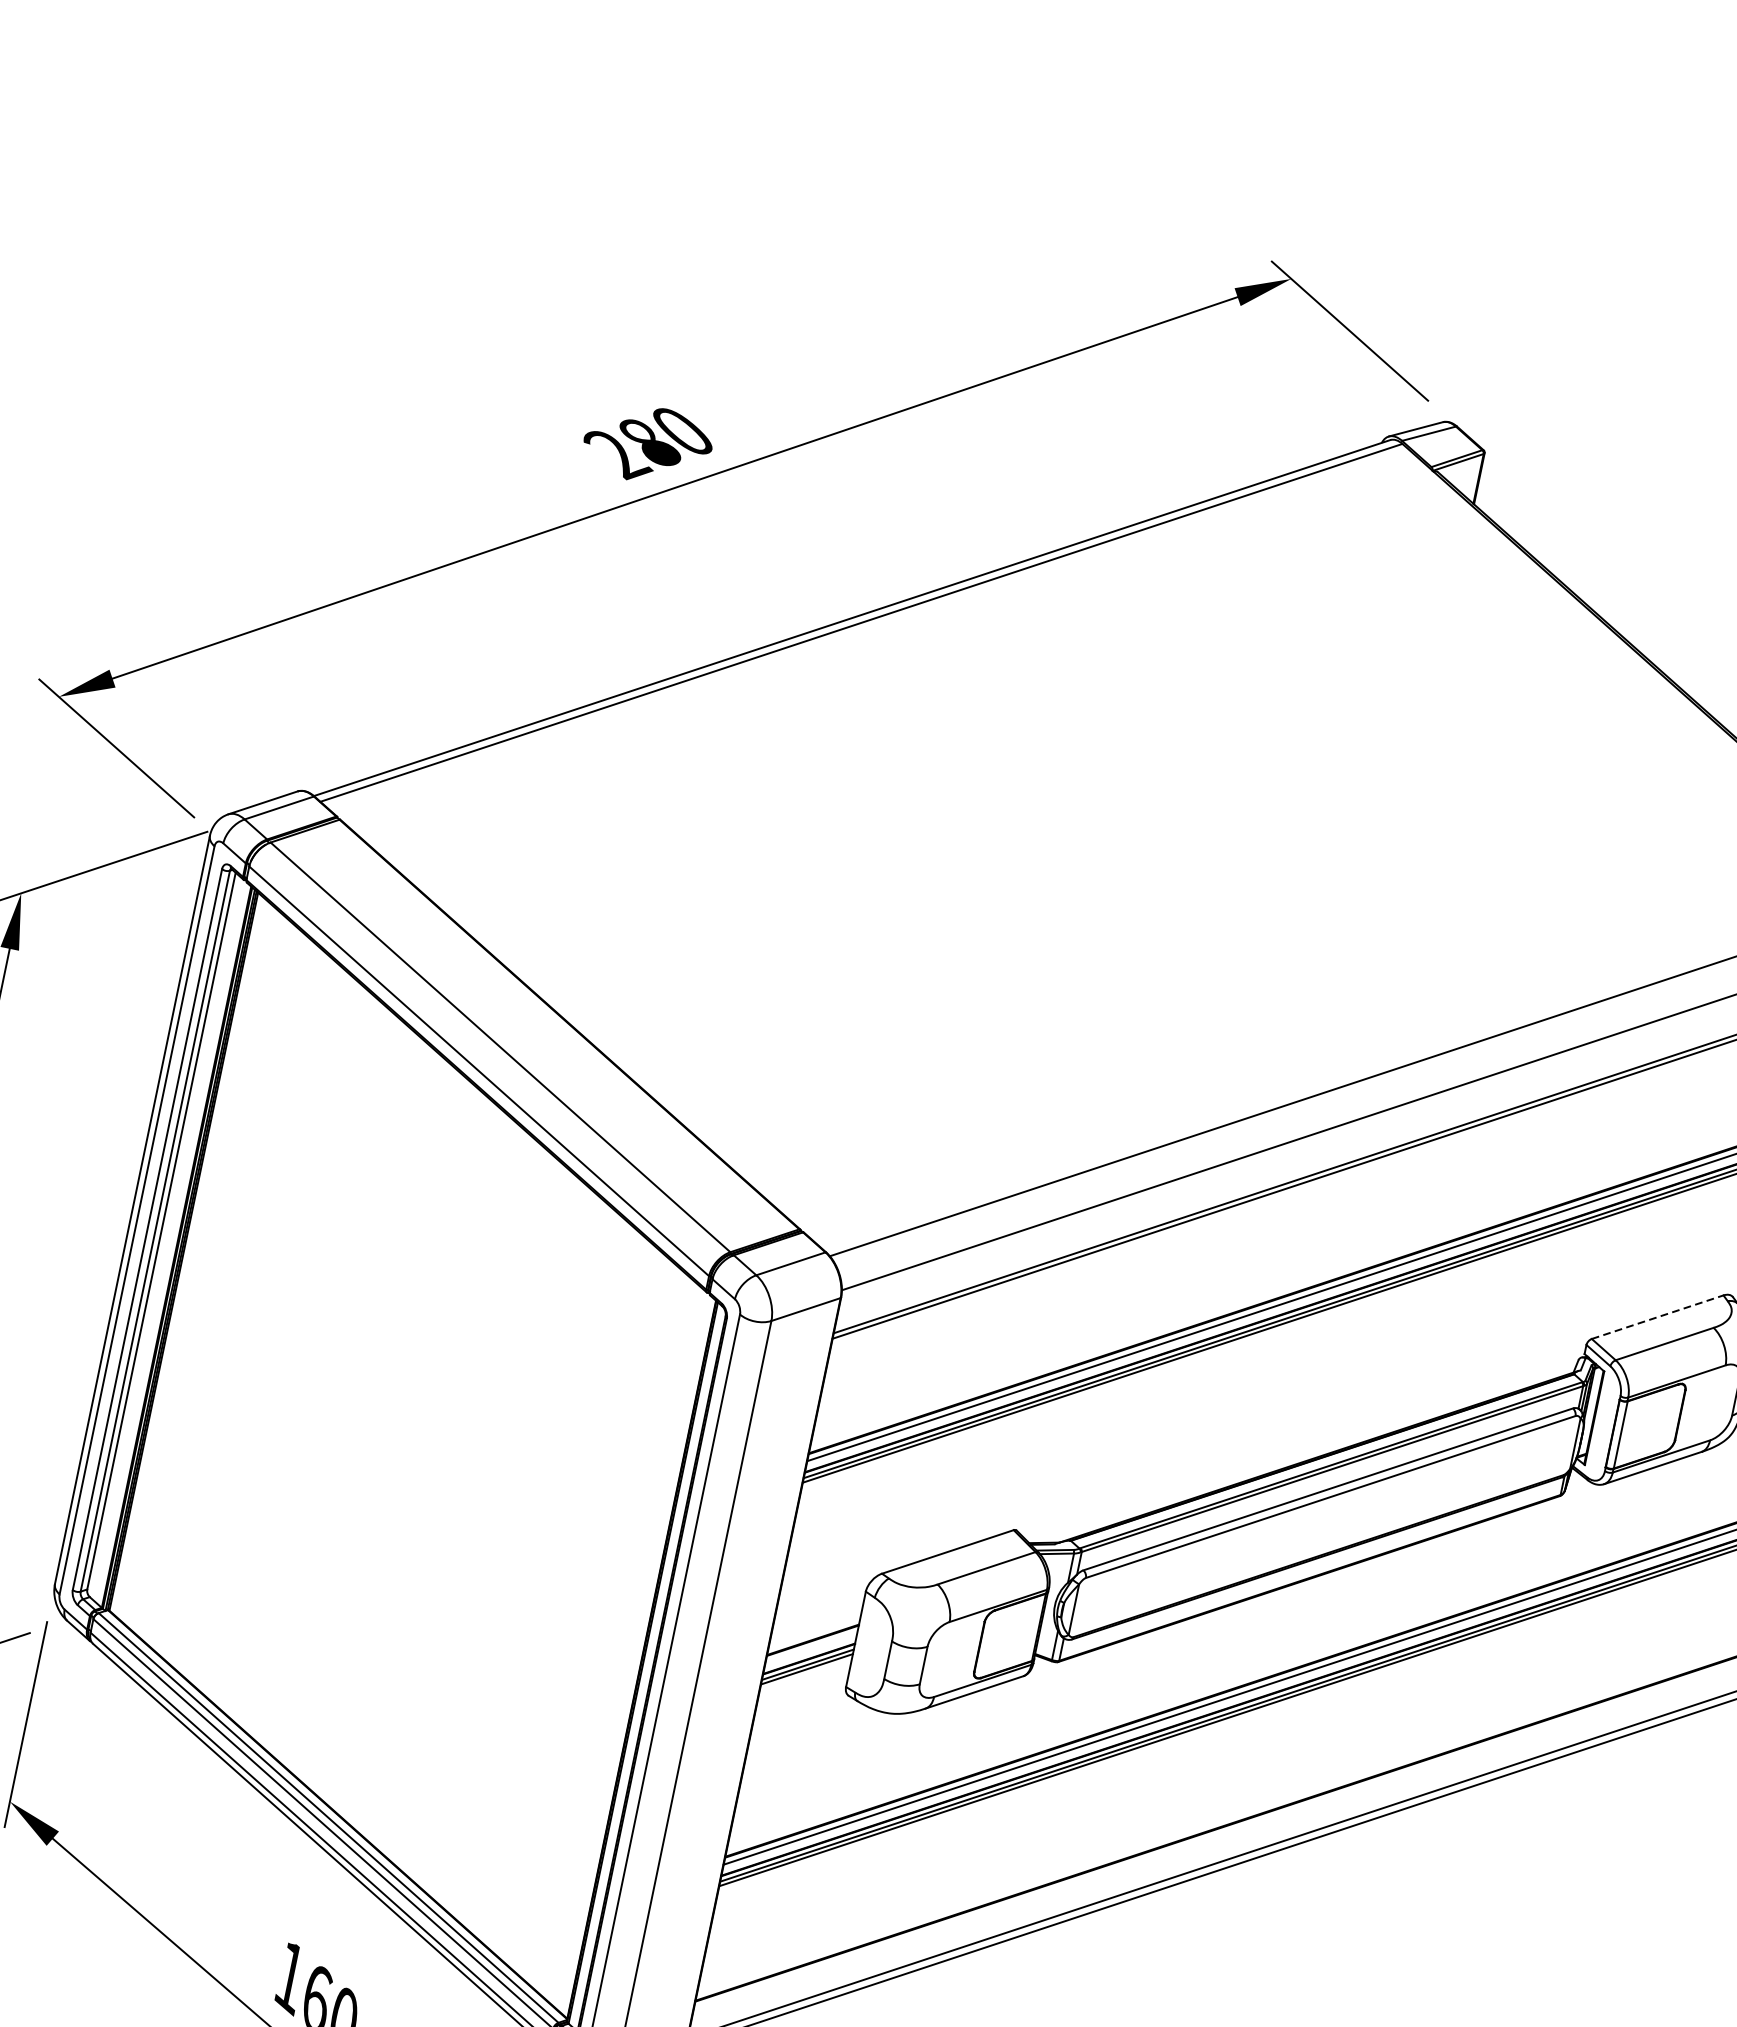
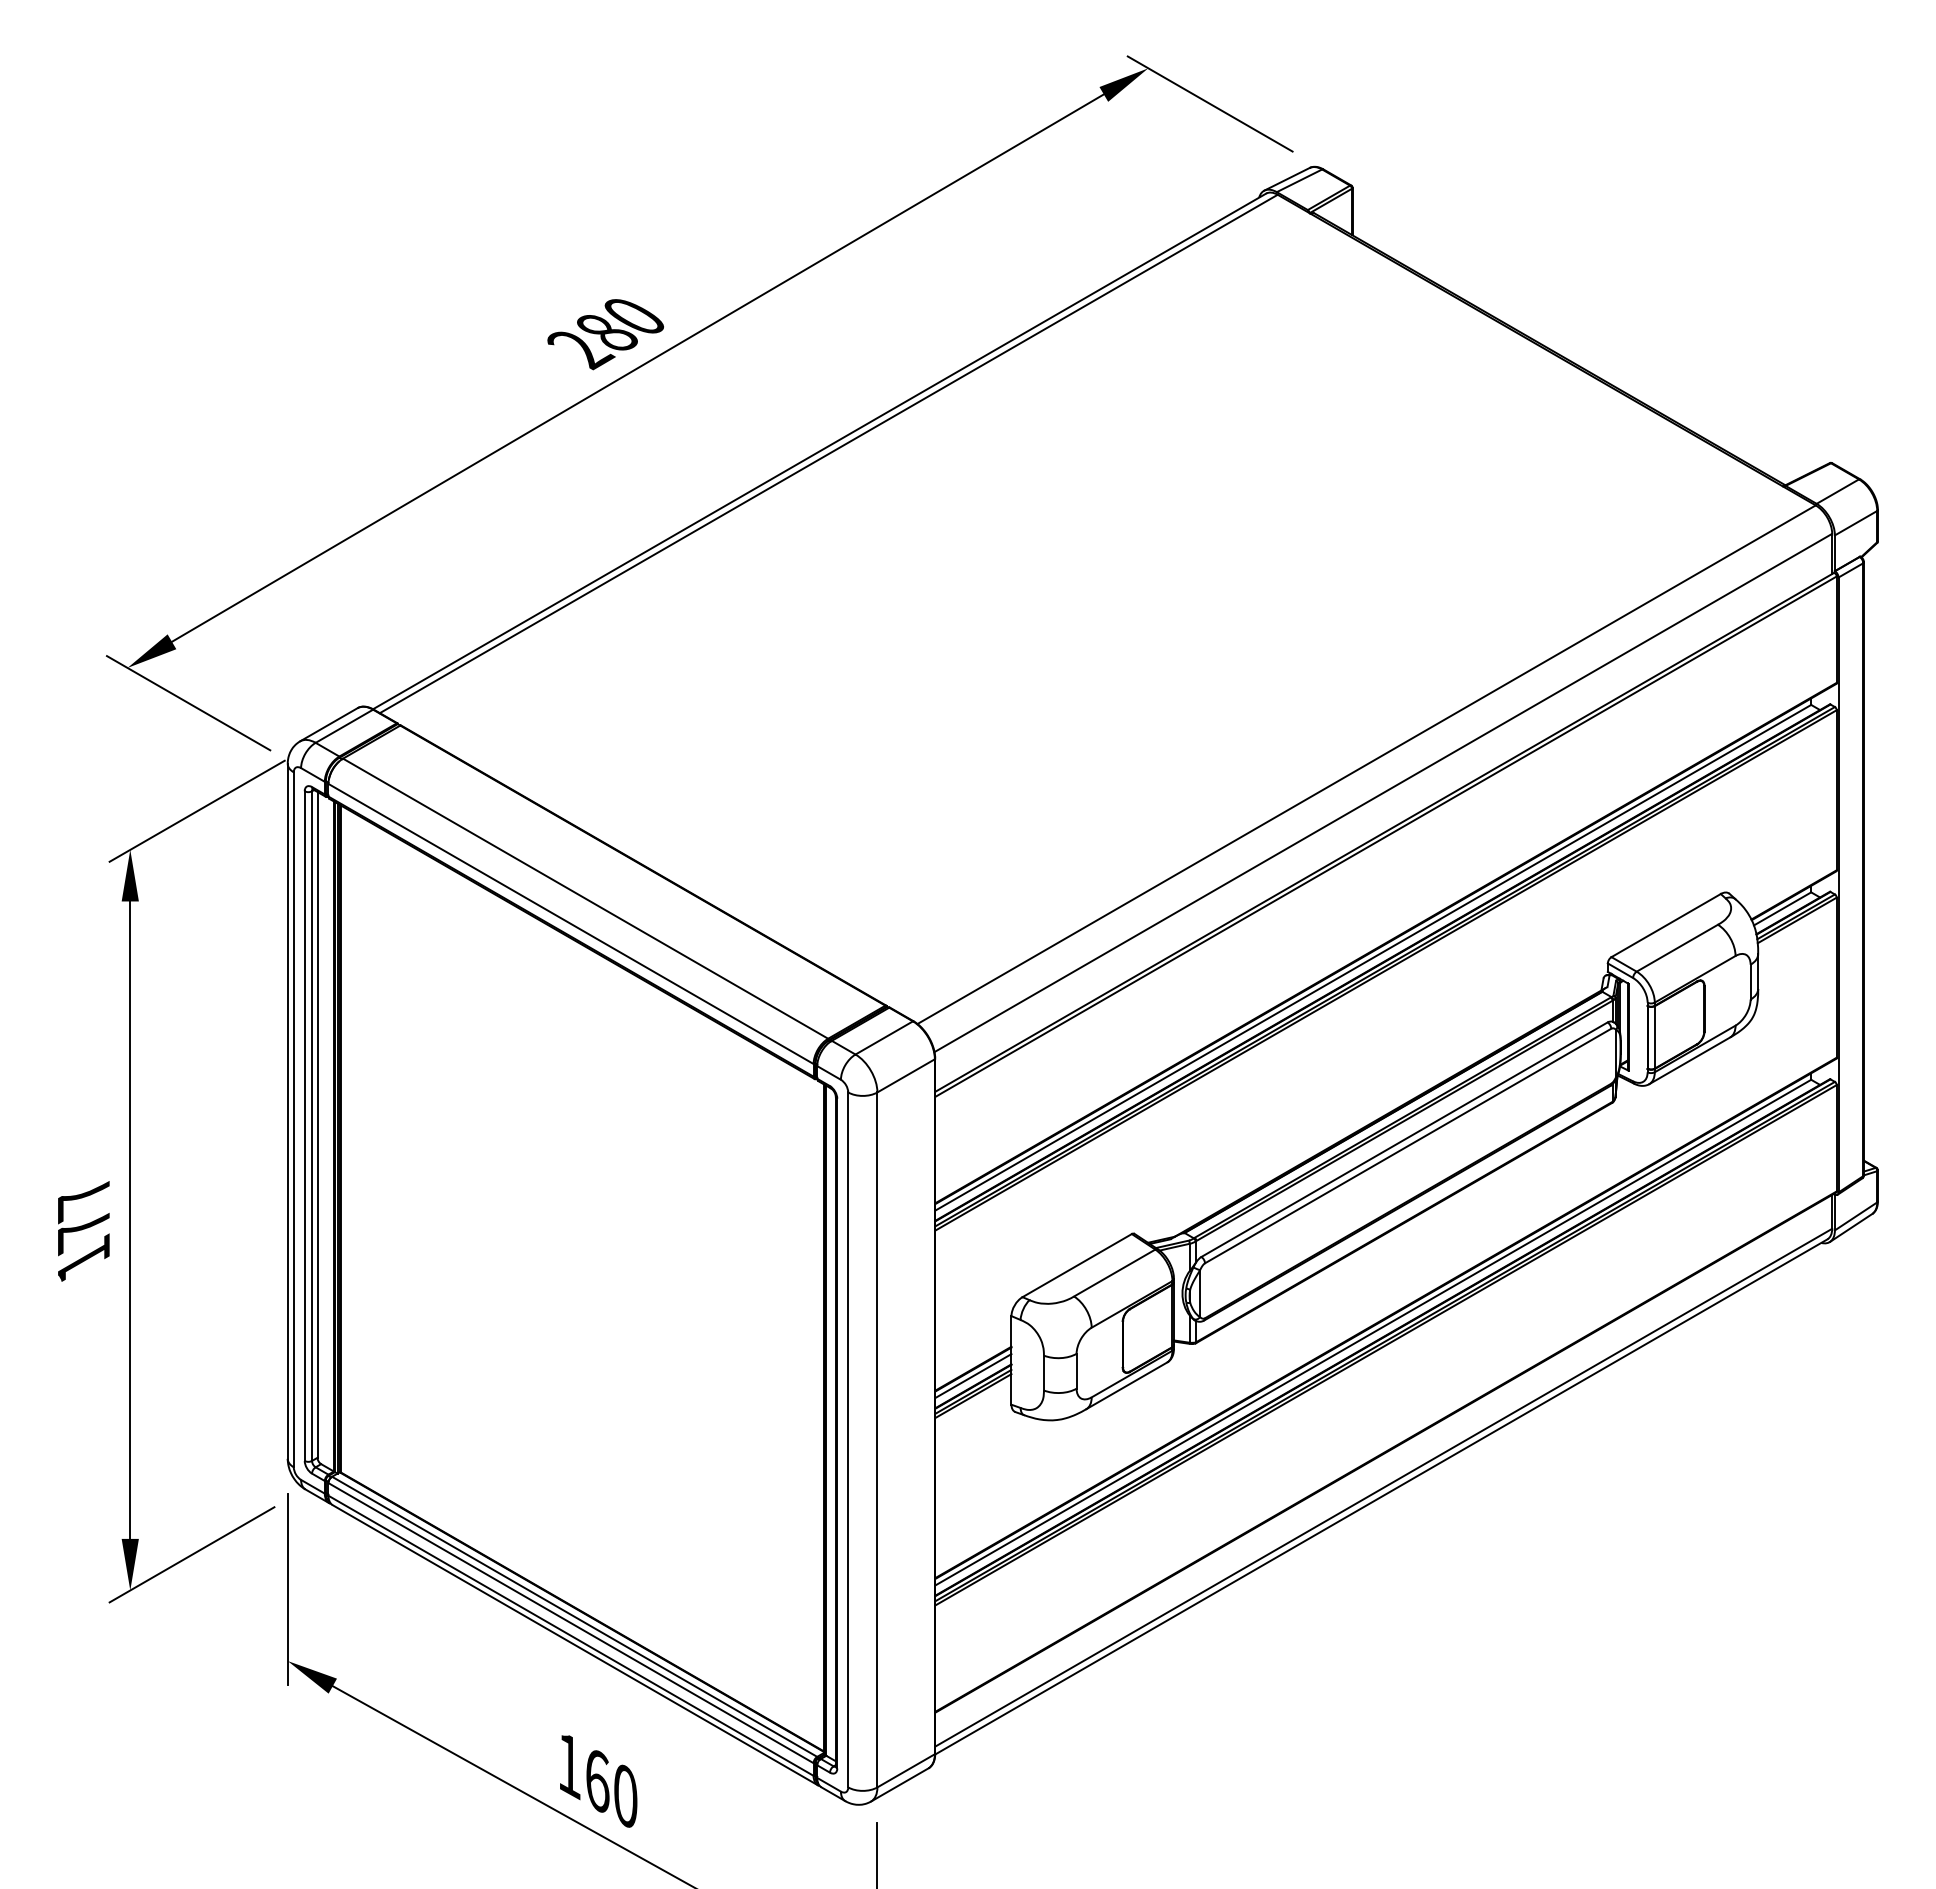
line: (1658, 1317) -> (1666, 925), dashed -> solid
line: (811, 1648) -> (973, 1376), added

